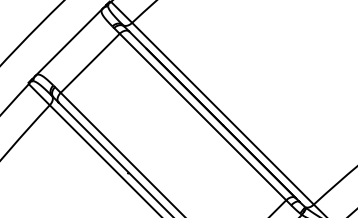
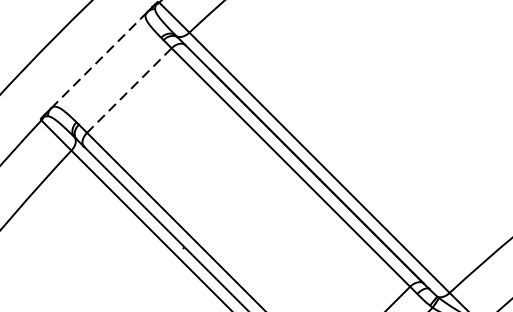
line: (69, 42) -> (99, 60), solid -> dashed
line: (90, 63) -> (129, 90), solid -> dashed

